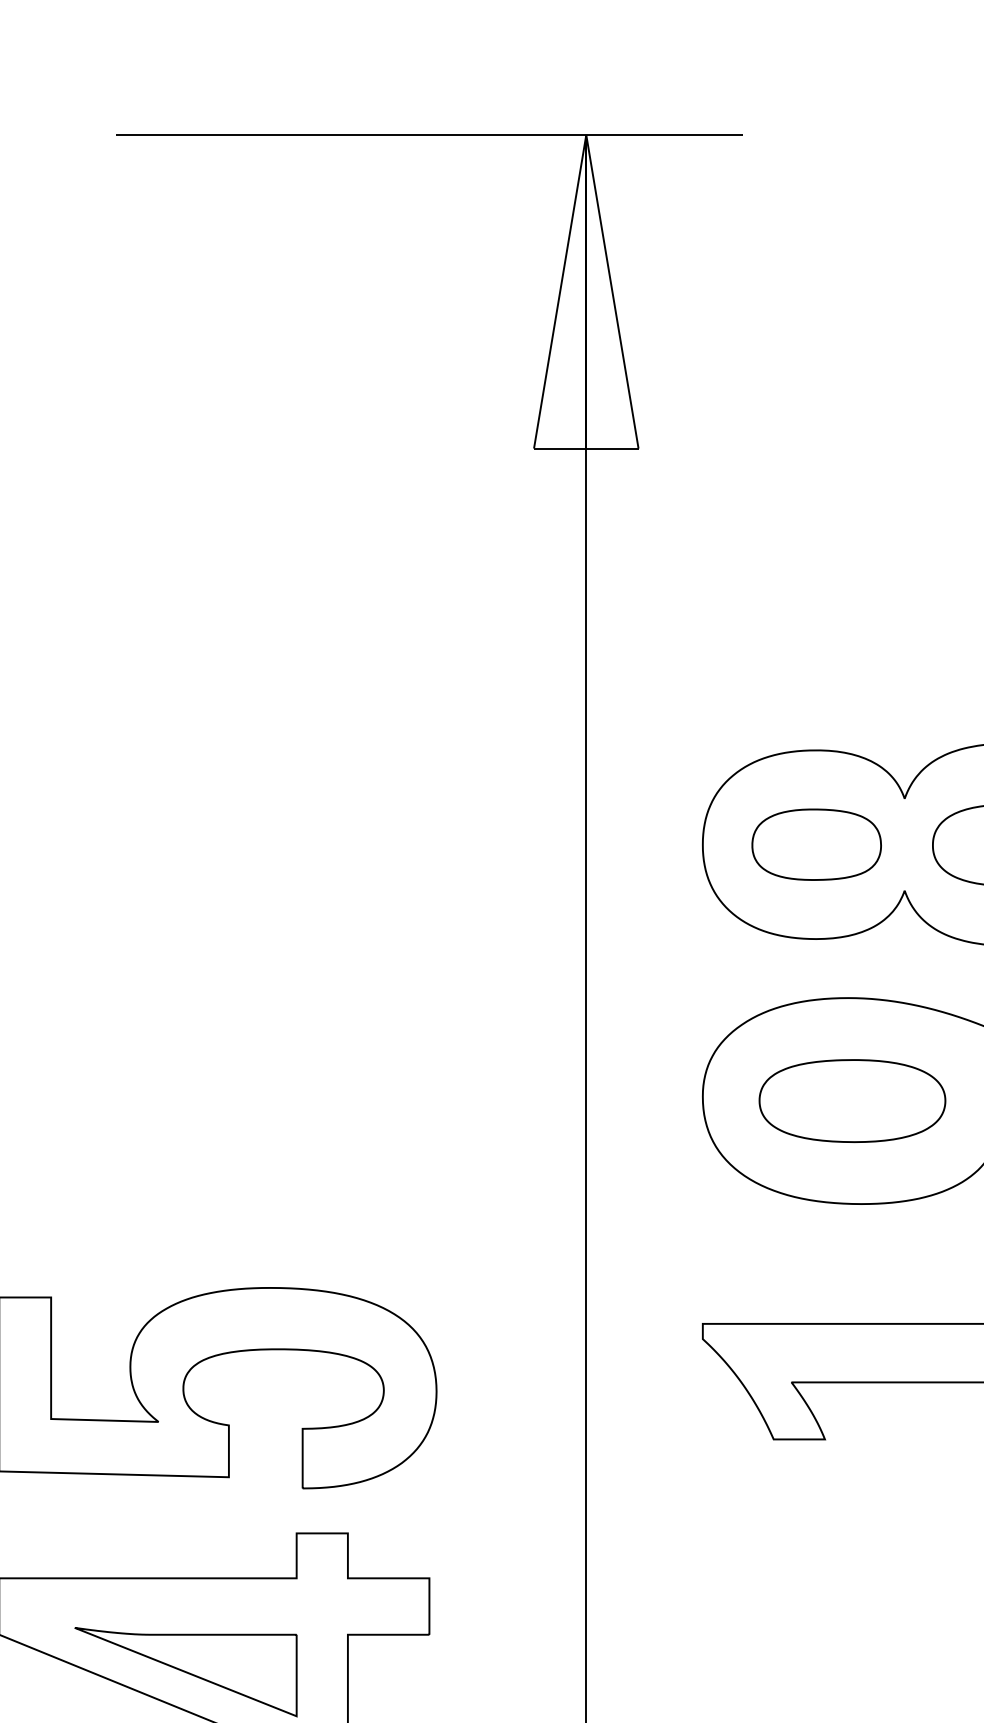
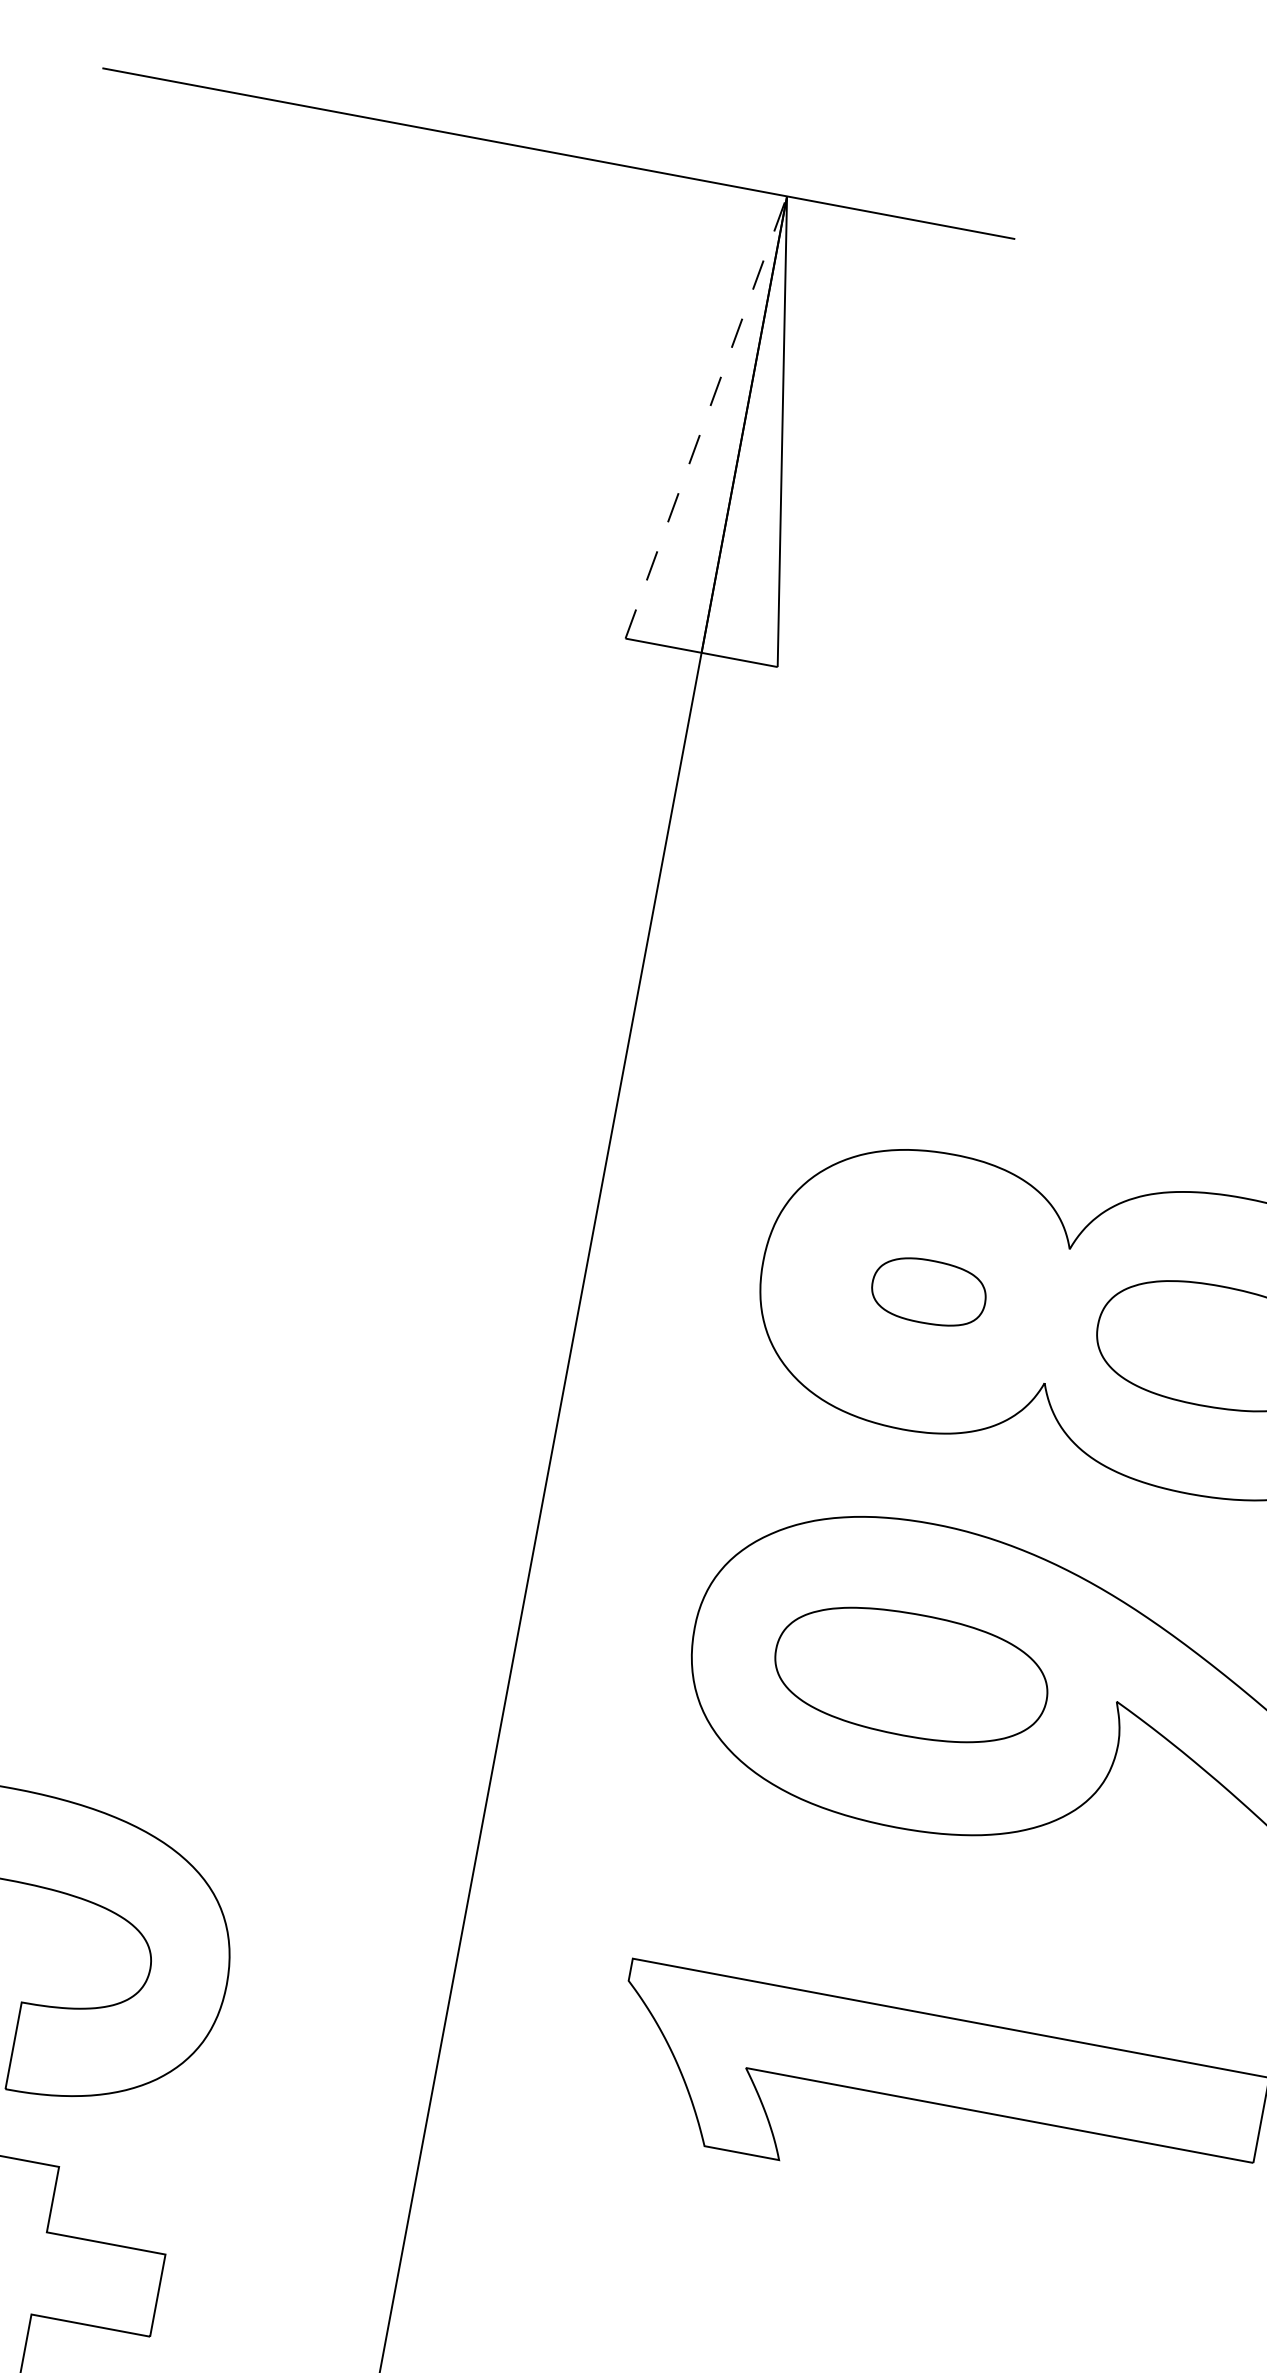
line: (560, 291) -> (706, 417), solid -> dashed
part: (816, 844) -> (928, 1291), size x0.6

